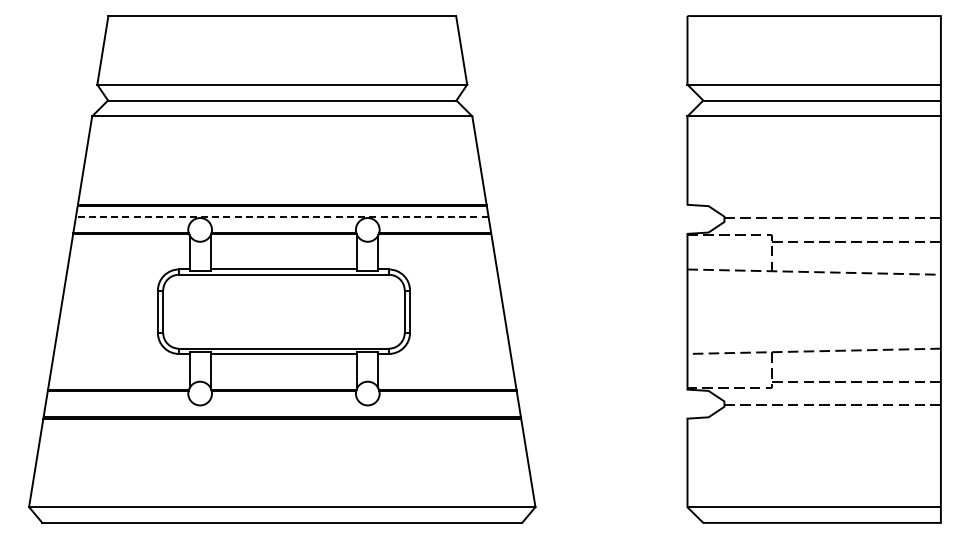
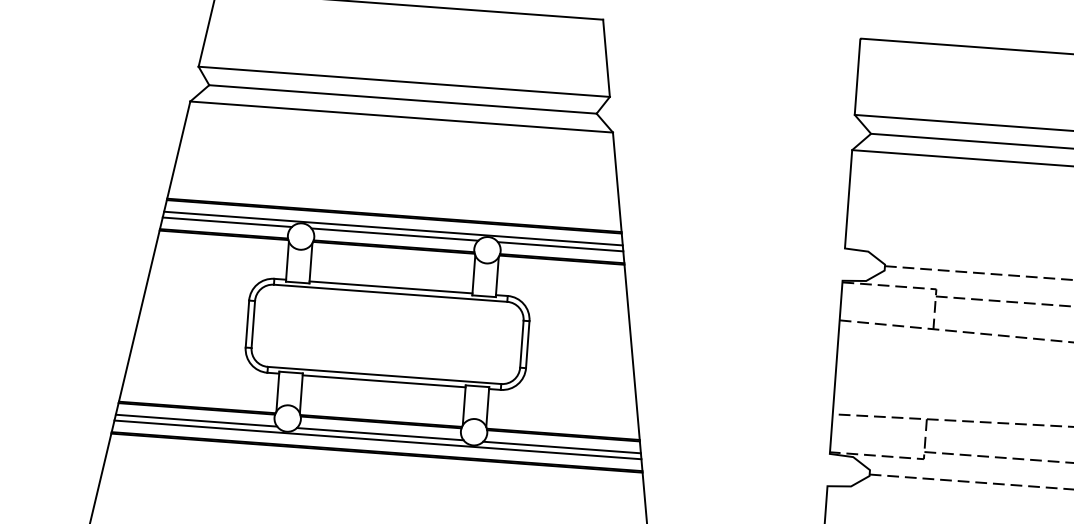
line: (281, 216) -> (392, 228), dashed -> solid
line: (133, 221) -> (227, 221), added
line: (283, 221) -> (394, 234), added
line: (432, 221) -> (560, 246), added
line: (118, 401) -> (196, 420), added
line: (283, 401) -> (379, 434), added
line: (447, 401) -> (562, 447), added
line: (282, 406) -> (378, 439), added

